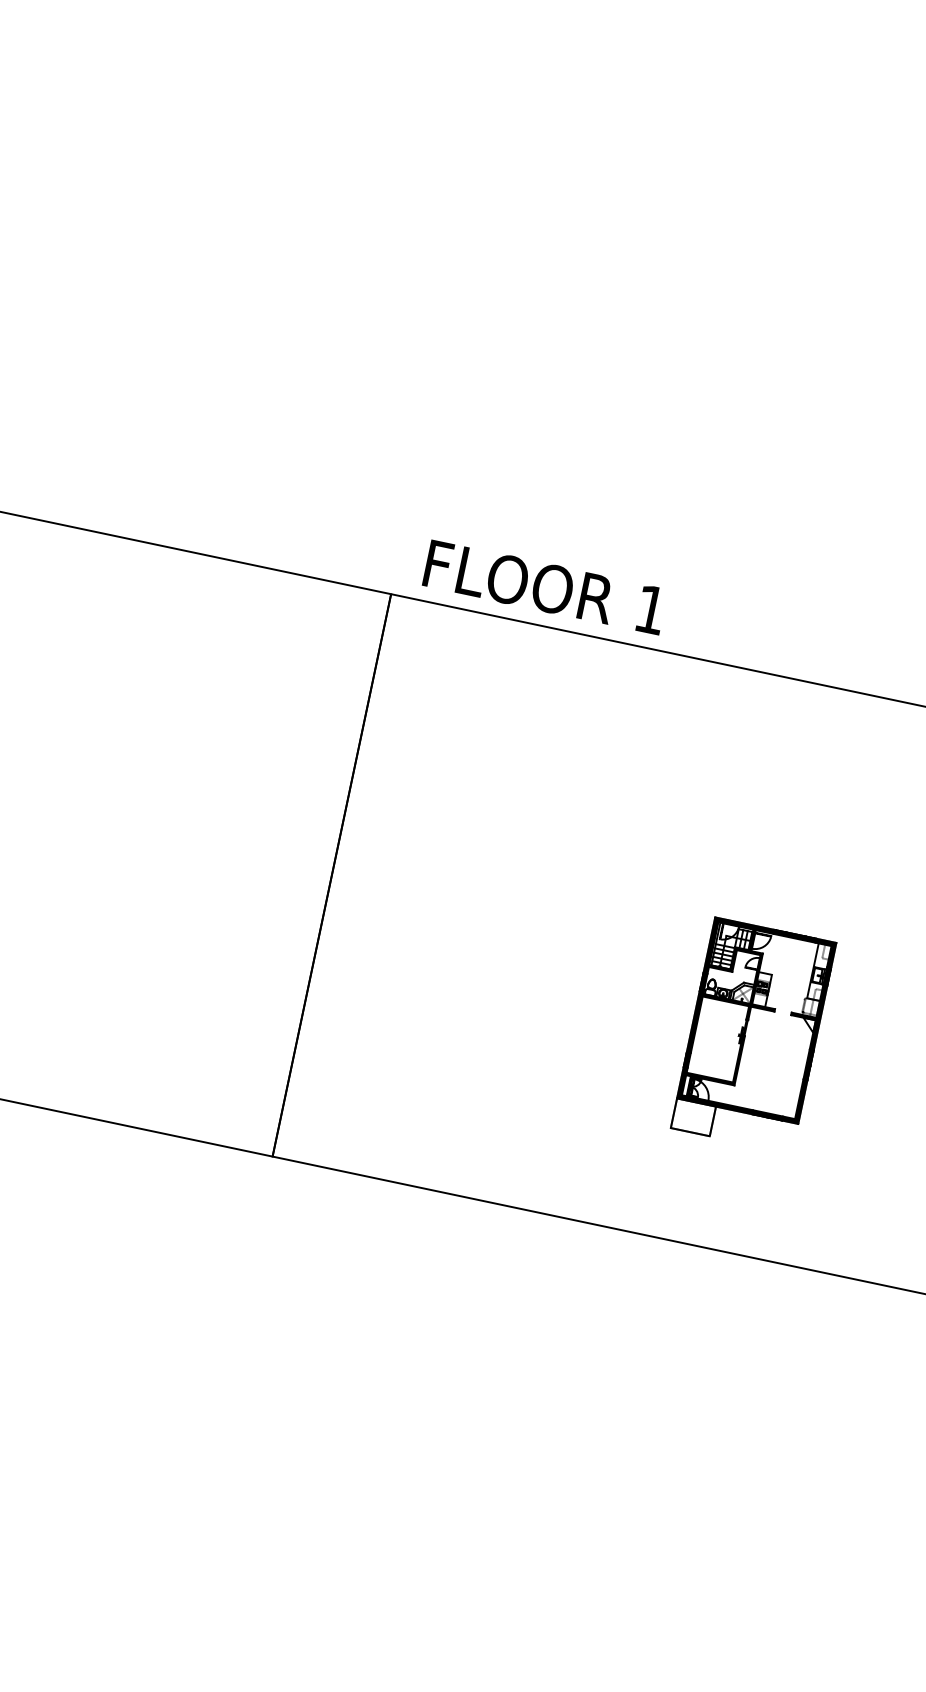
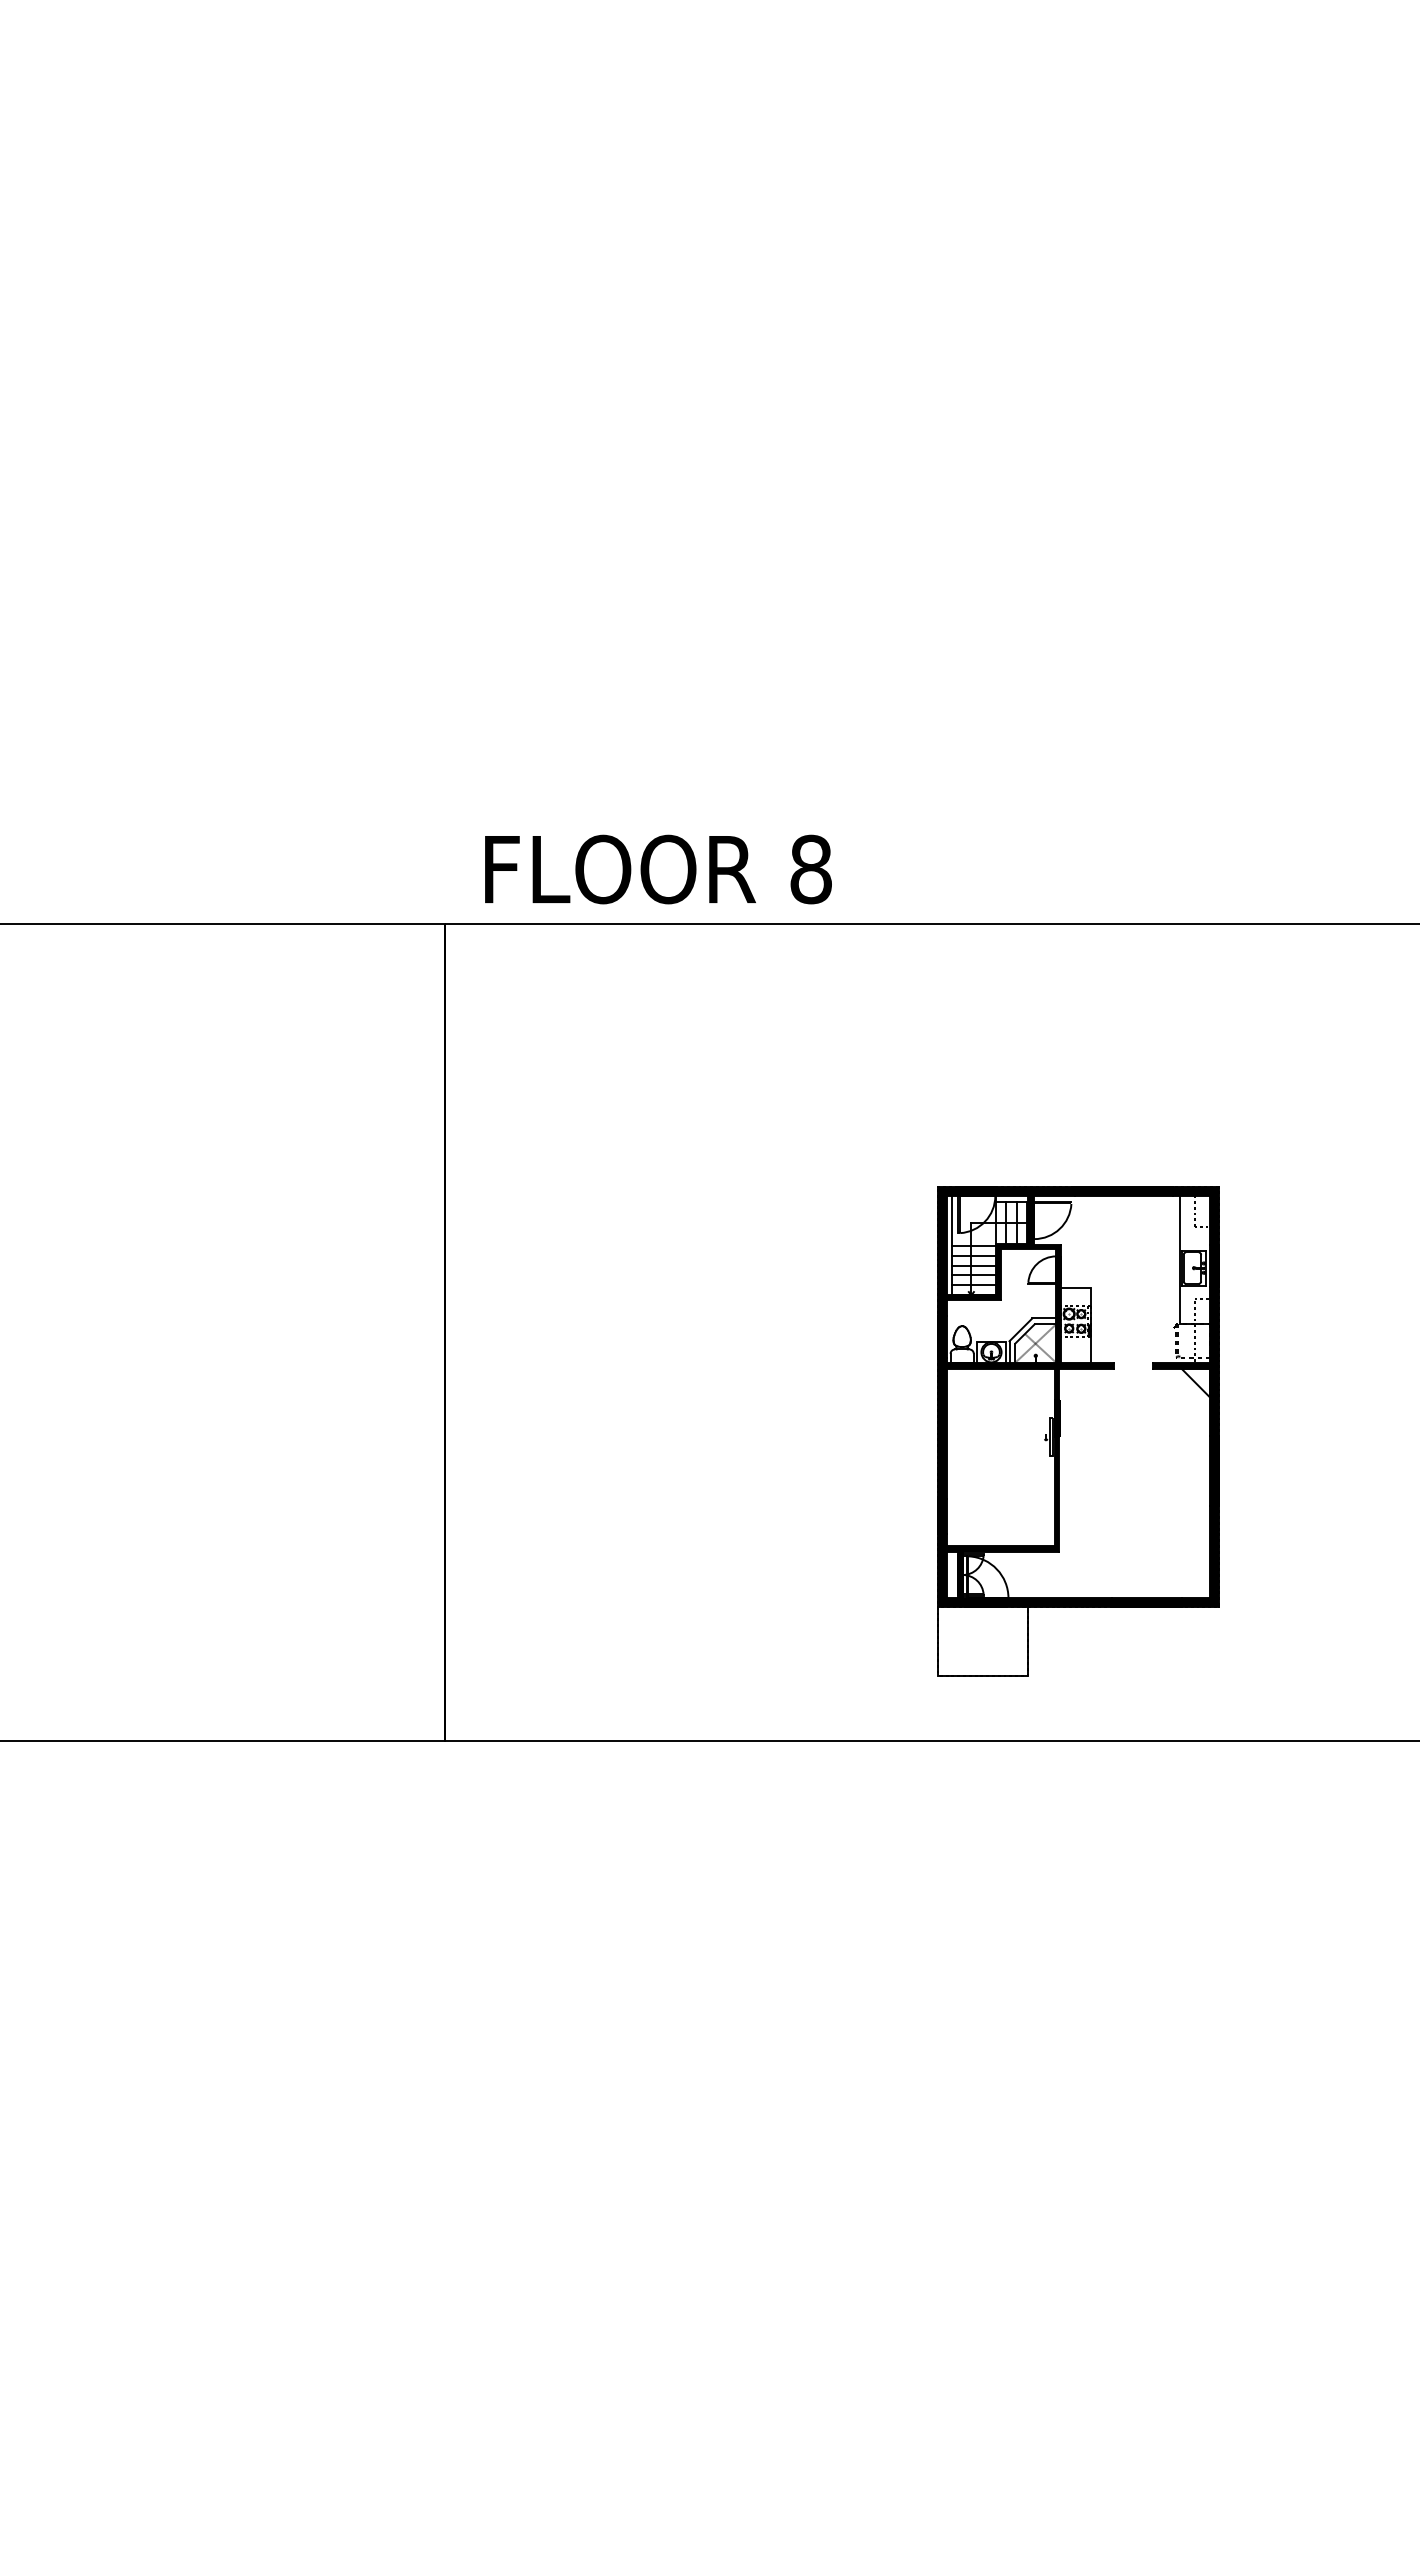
text: (650, 609) -> (810, 869), 1 -> 8
part: (753, 1035) -> (1078, 1431), size x1.6

